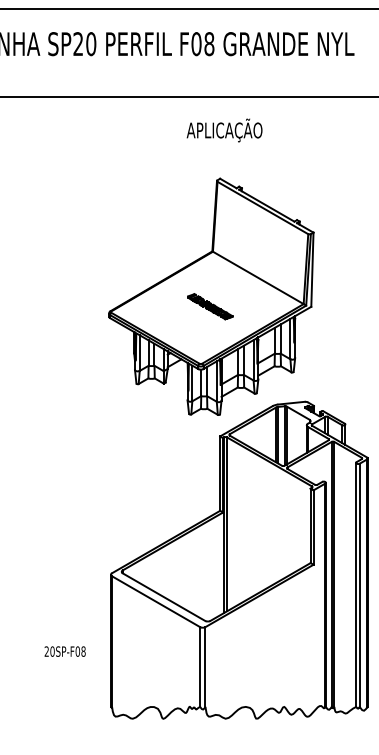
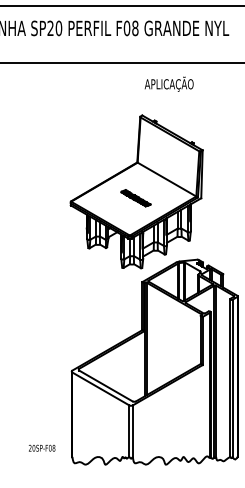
text: (223, 129) -> (168, 83), moved
text: (65, 650) -> (42, 447), moved

